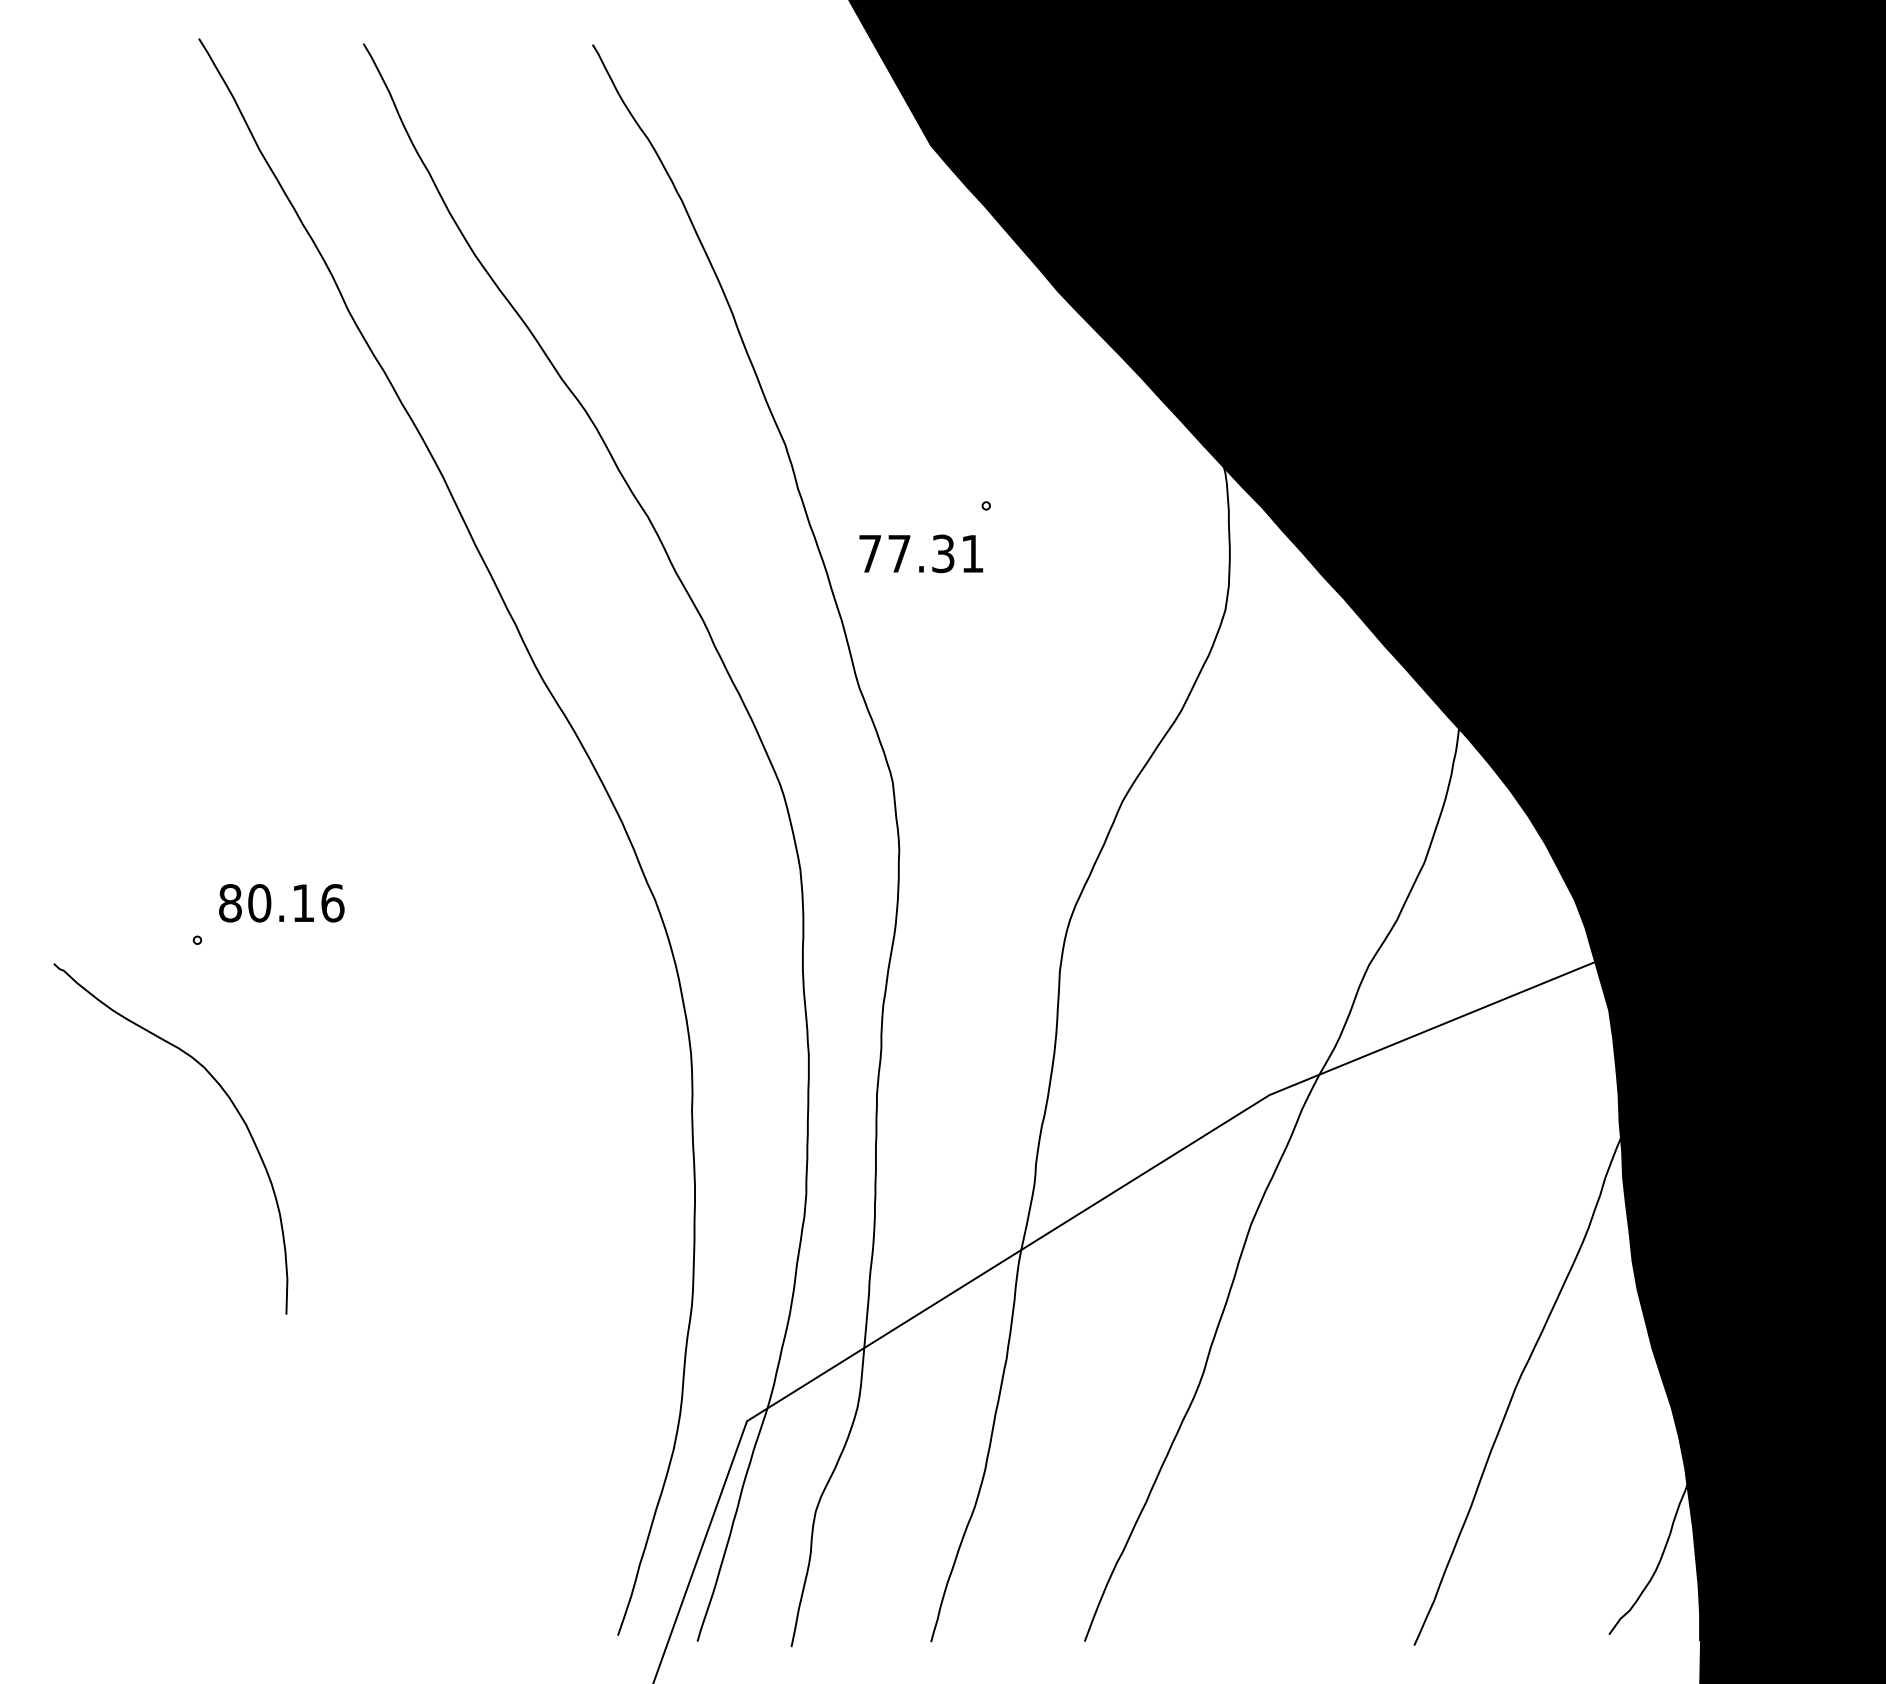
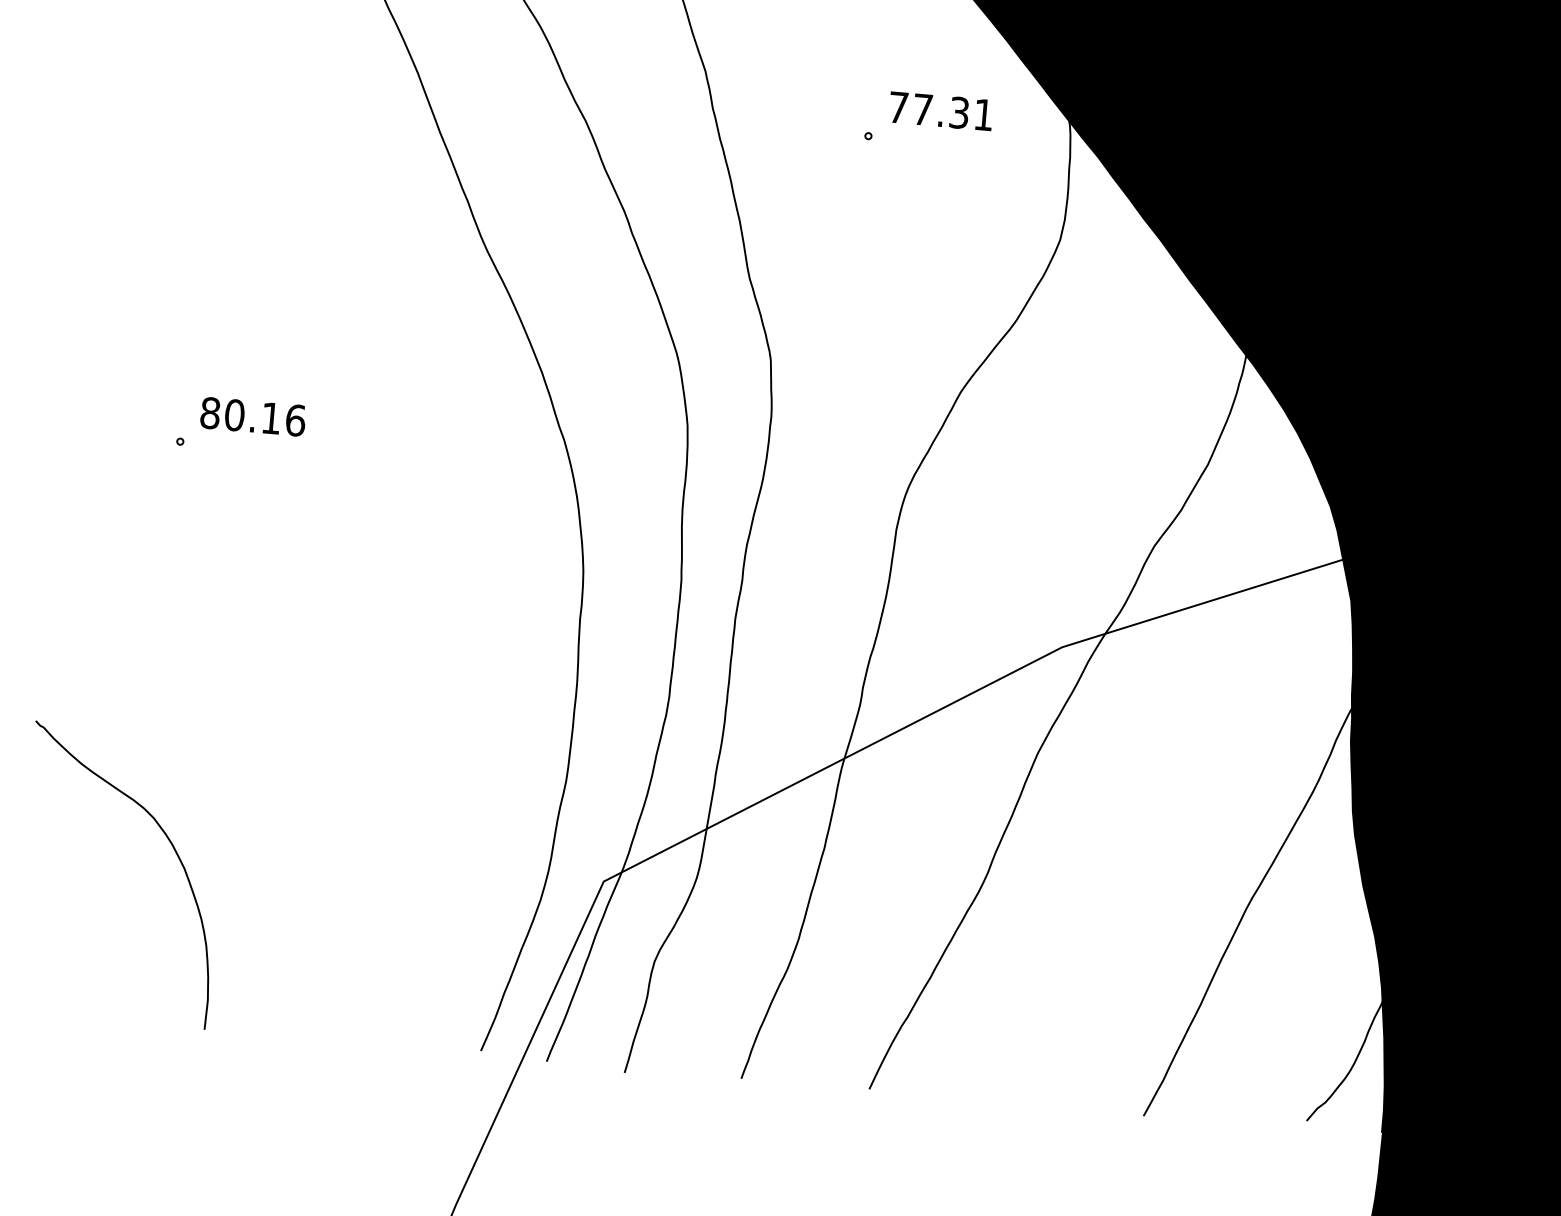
text: (921, 553) -> (941, 111), moved
curve: (225, 1094) -> (169, 842), moved

